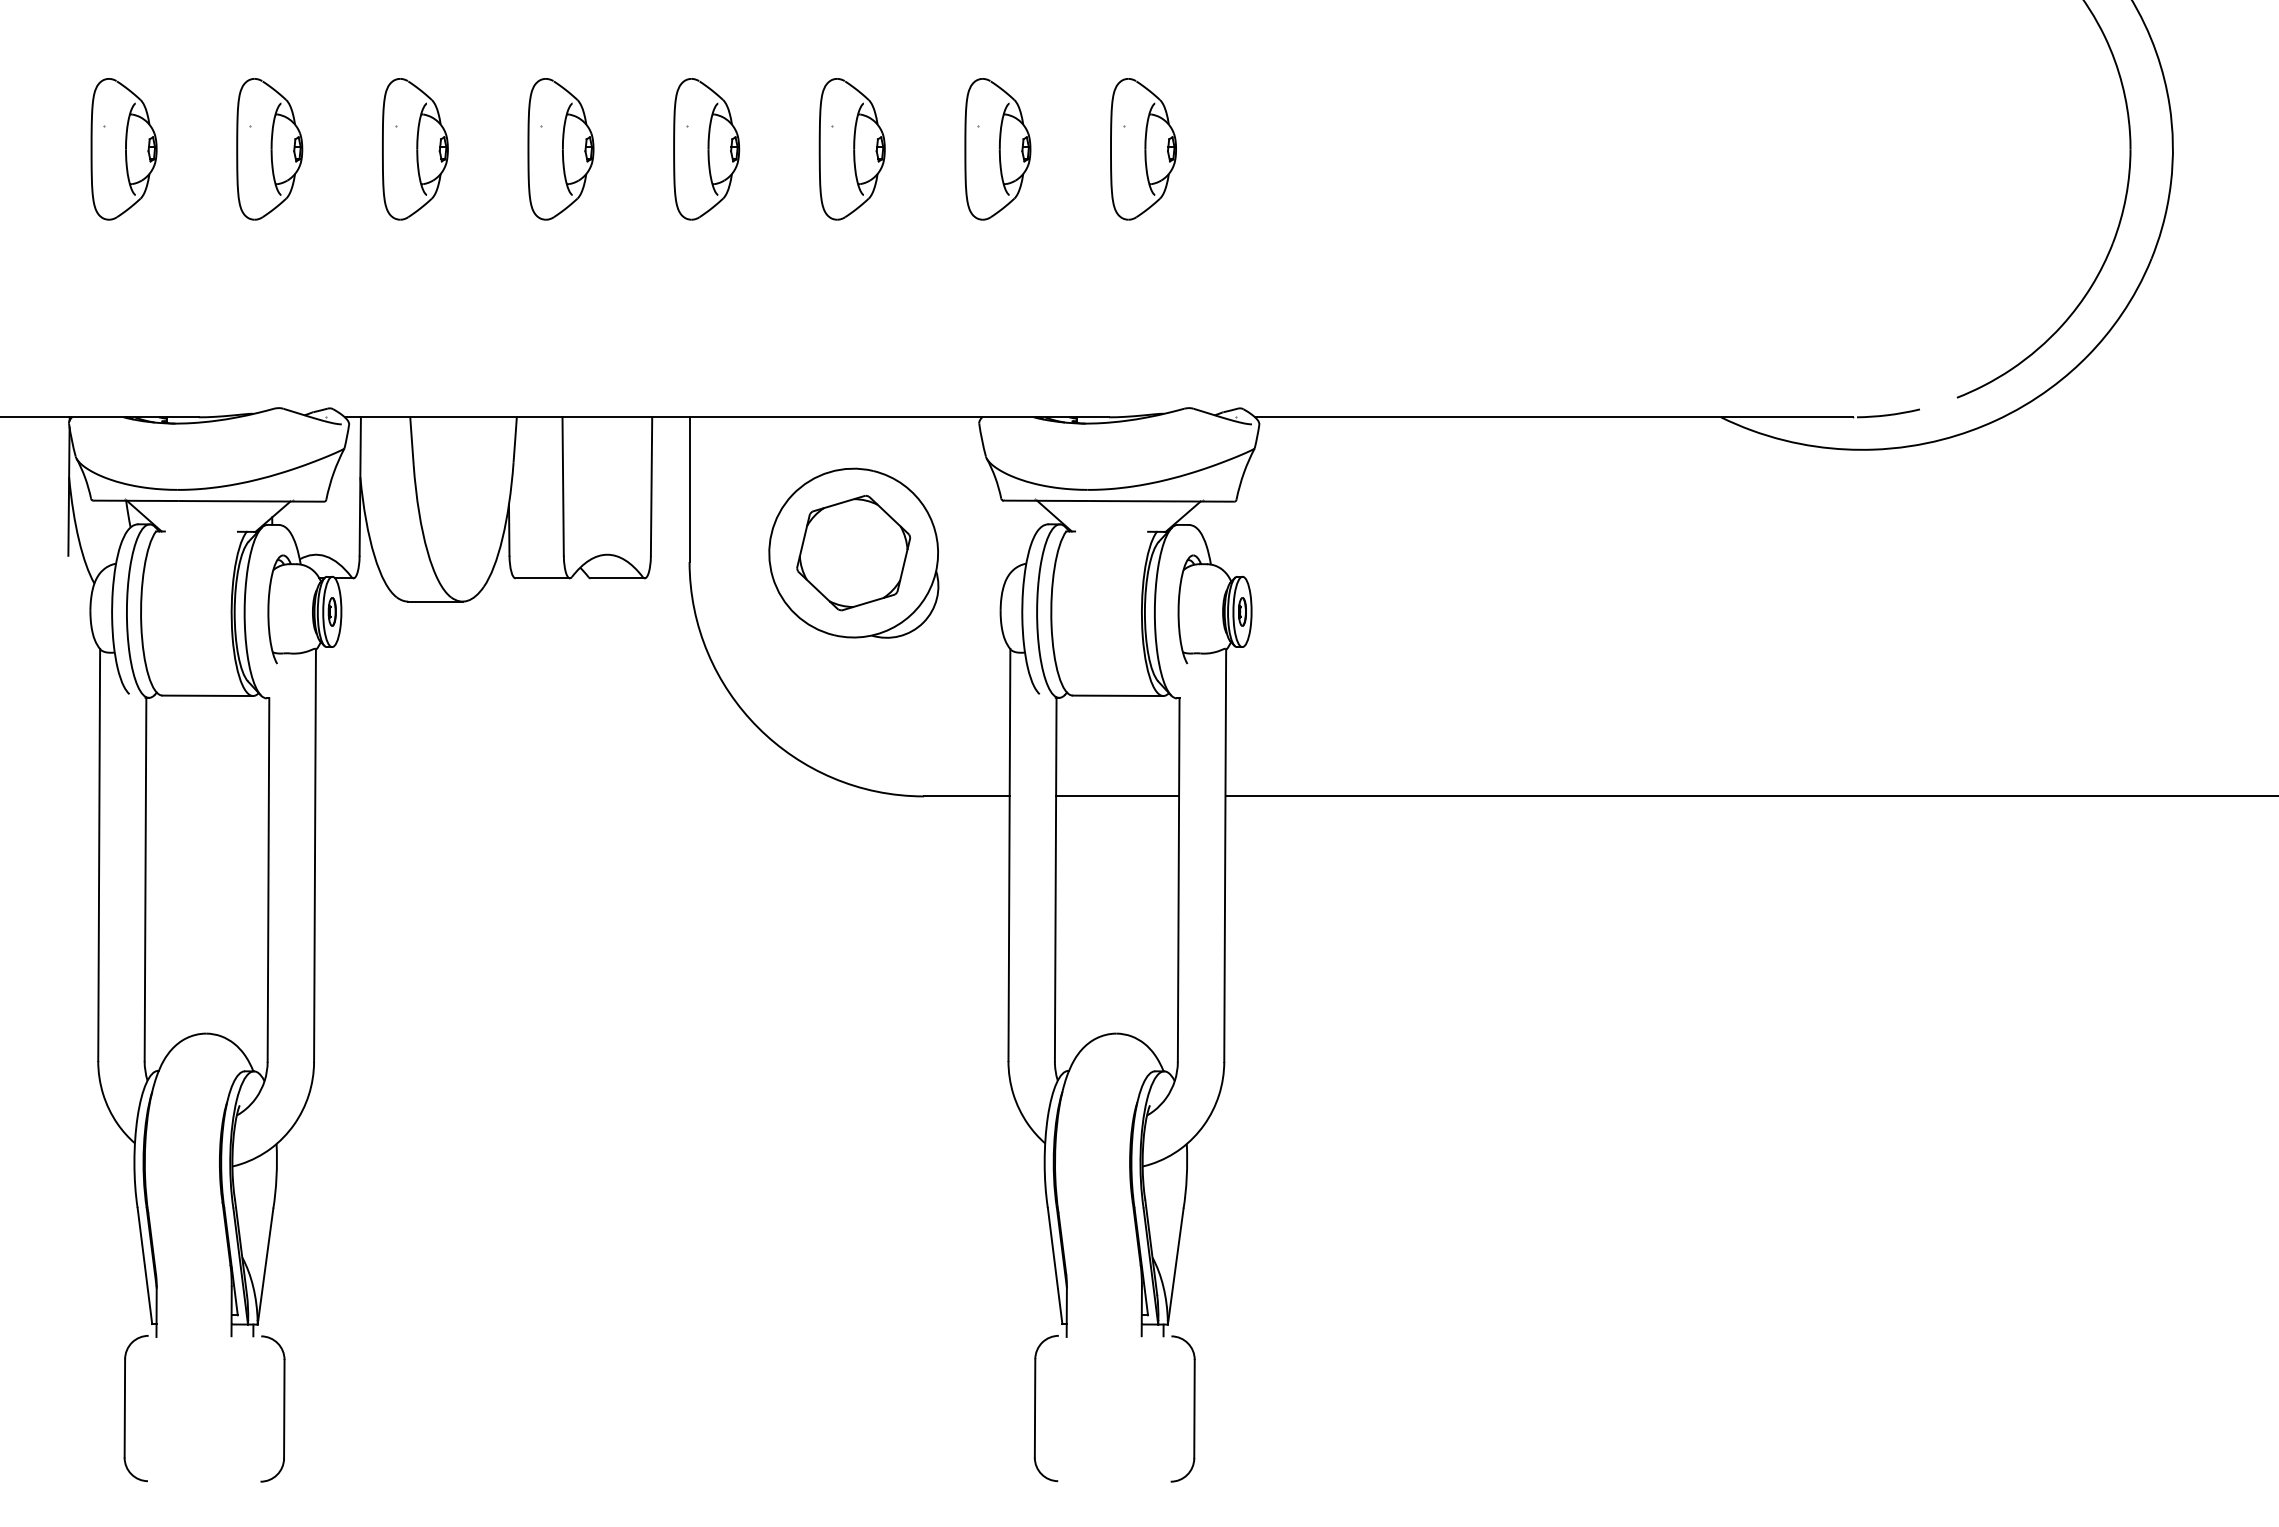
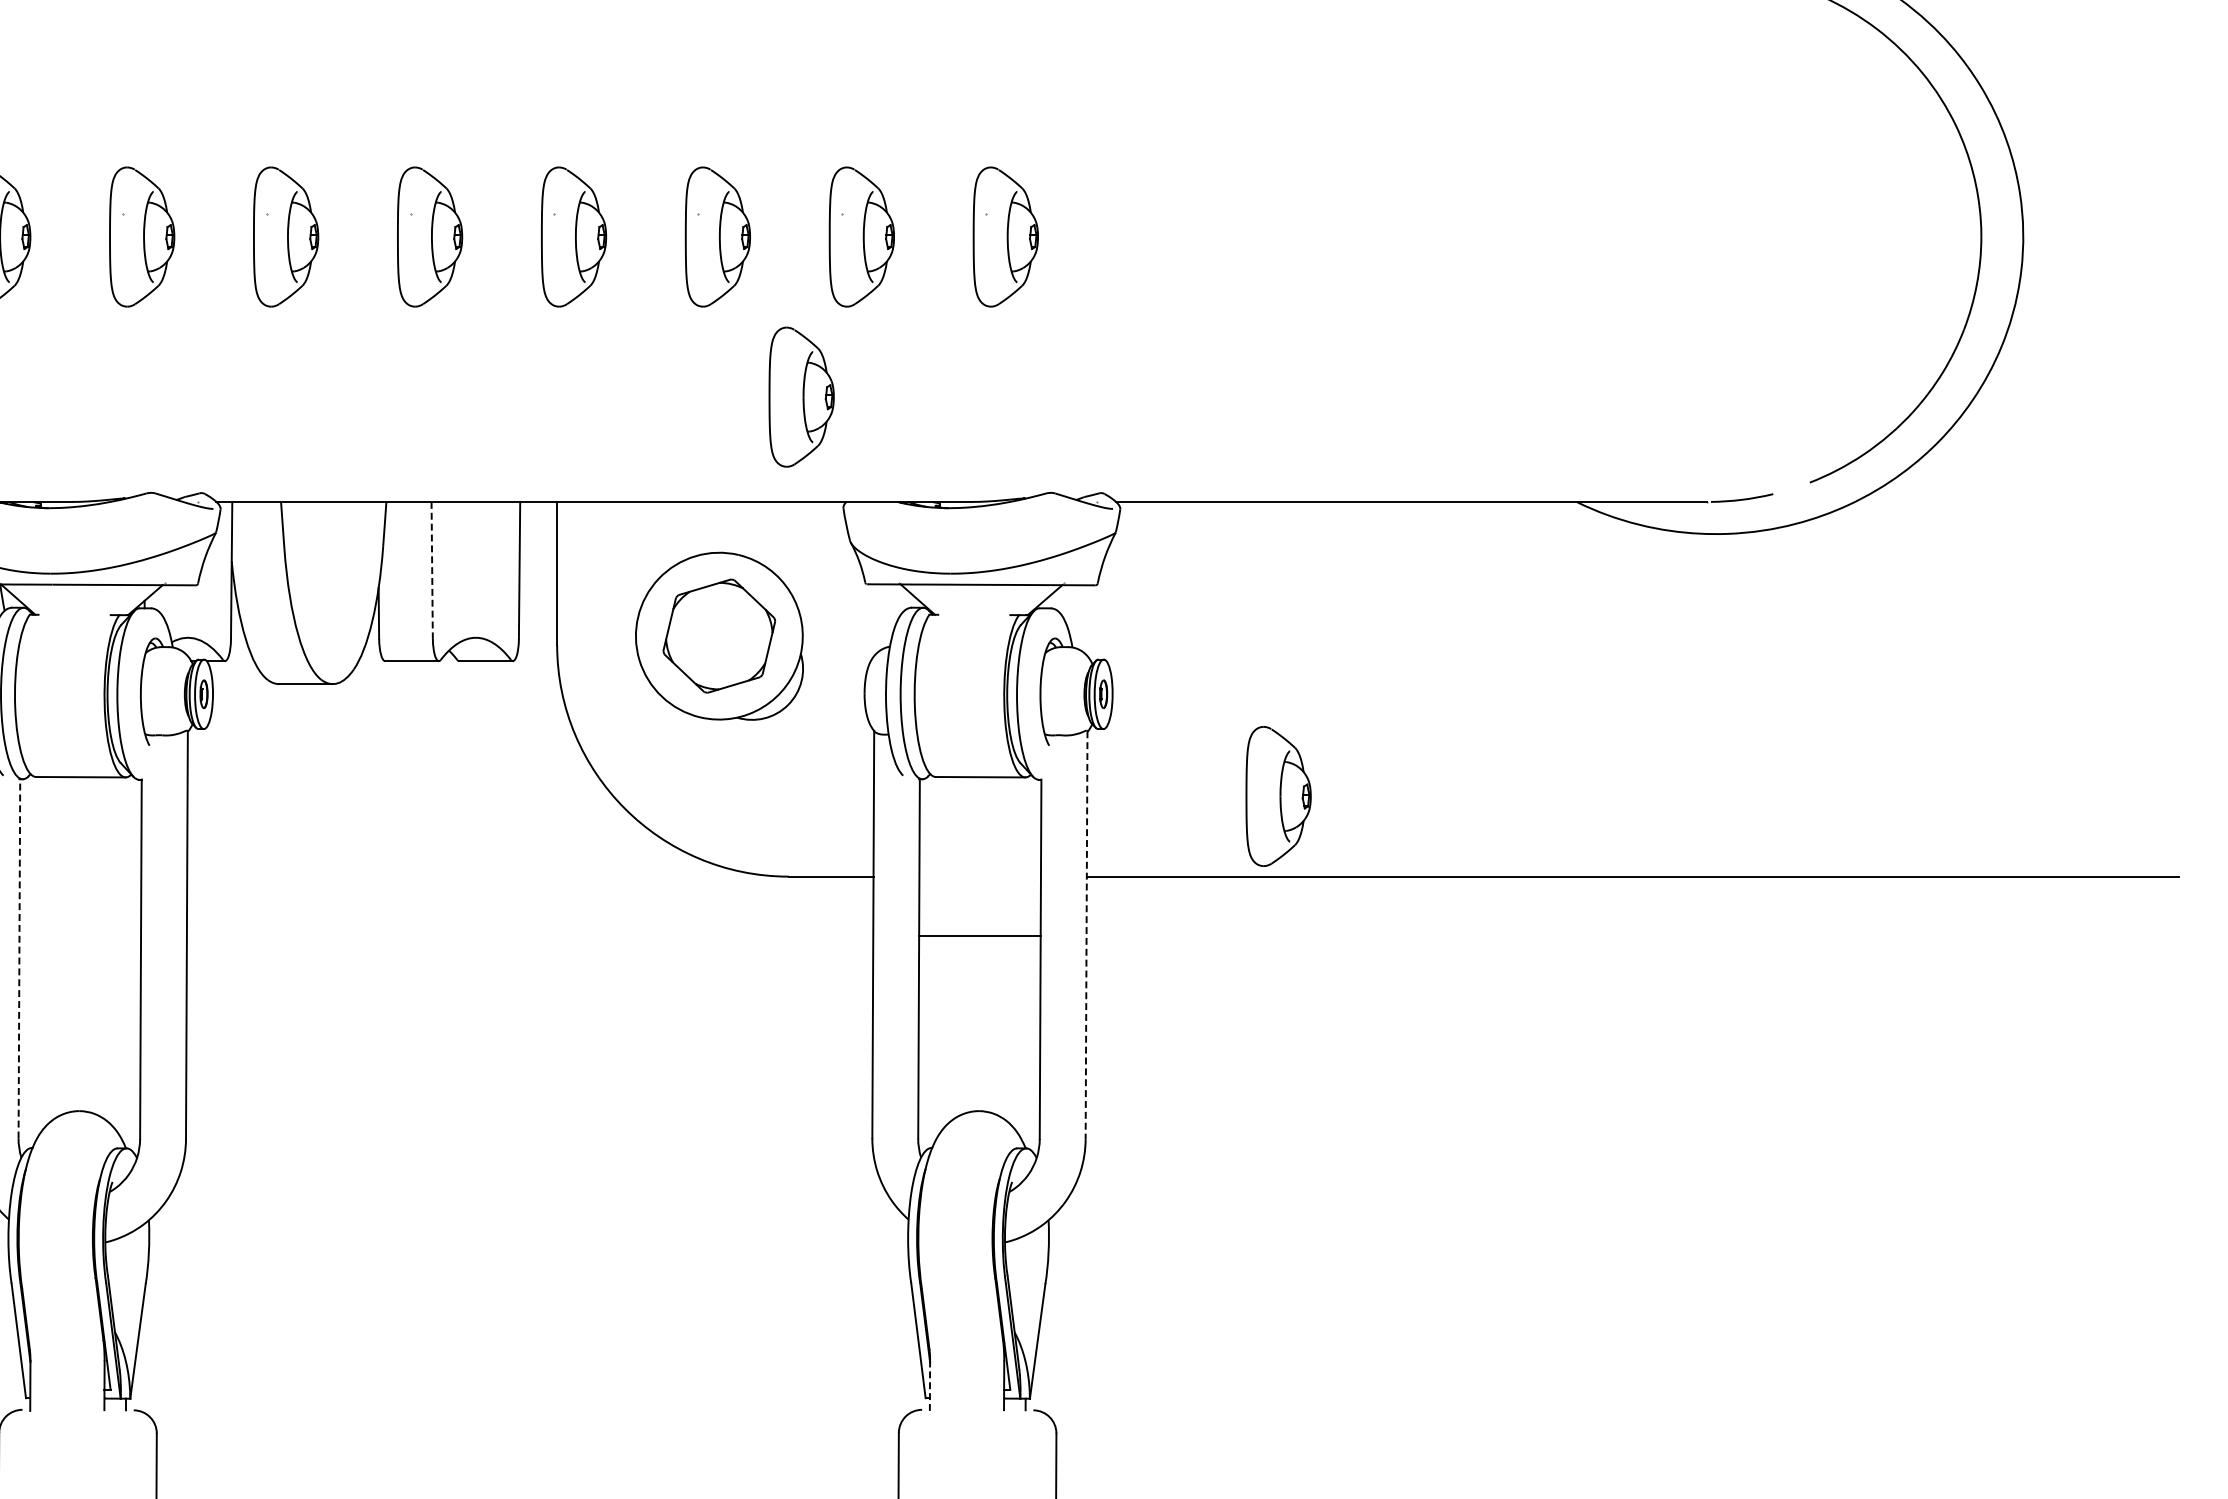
part: (936, 311) -> (801, 397), added
line: (563, 487) -> (432, 571), solid -> dashed
part: (1419, 715) -> (1278, 796), added
line: (1117, 796) -> (980, 936), moved
line: (1225, 856) -> (1086, 936), solid -> dashed
line: (145, 879) -> (19, 958), solid -> dashed
line: (1066, 1311) -> (929, 1385), solid -> dashed

